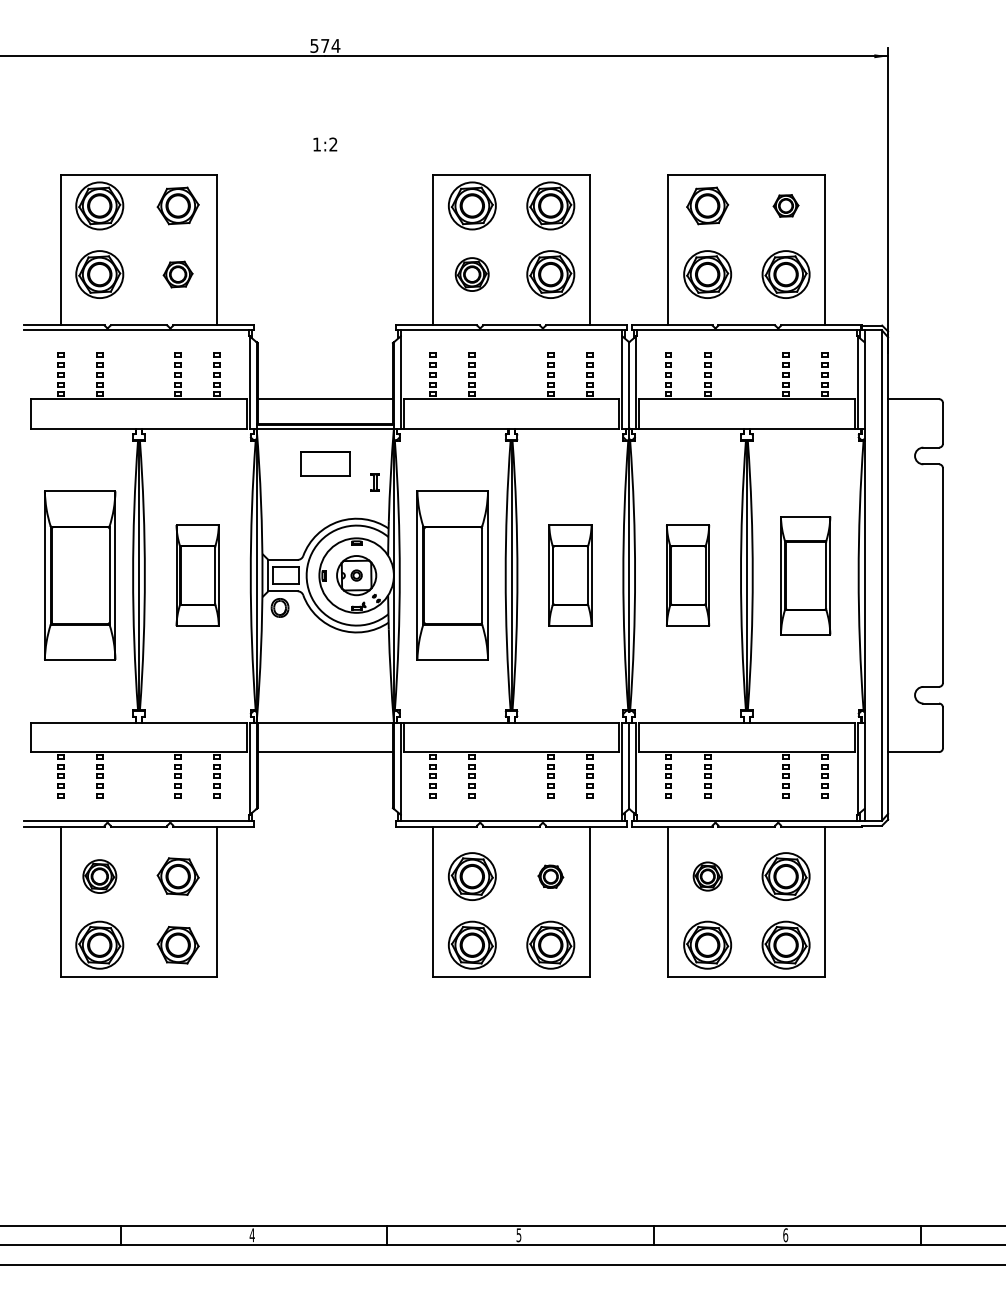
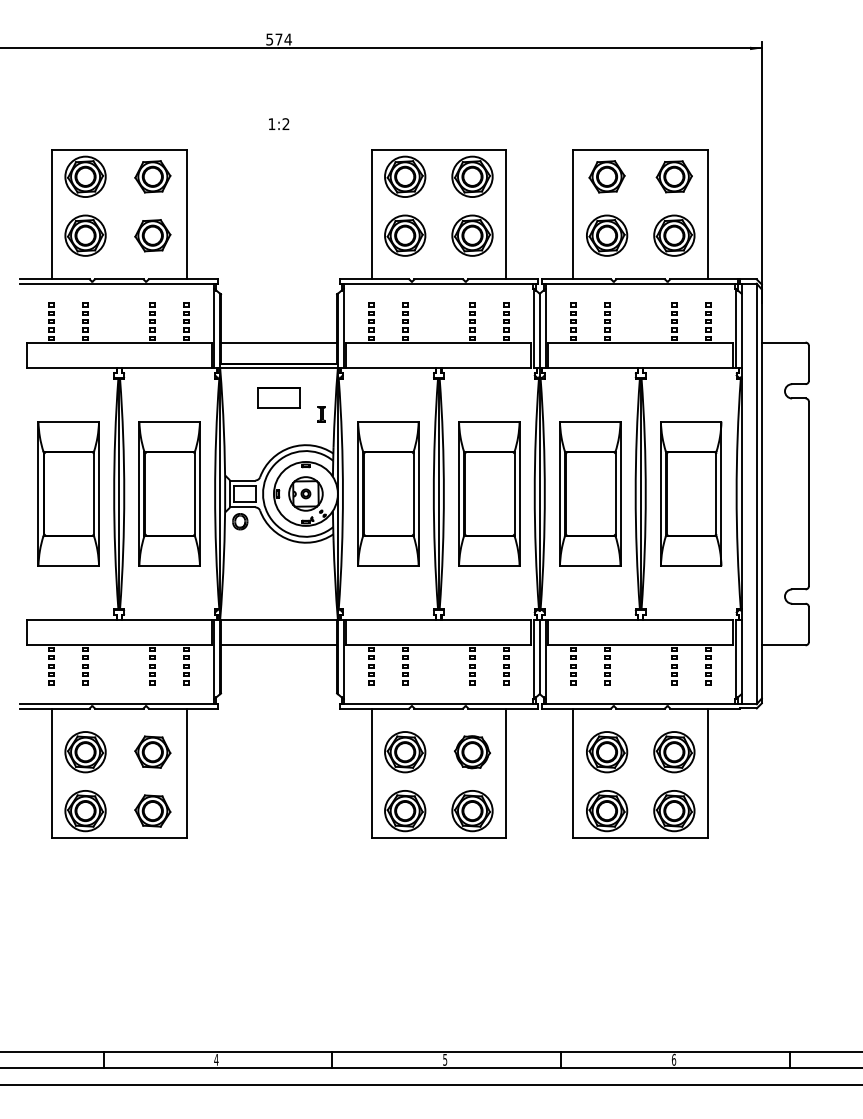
part: (785, 205) -> (673, 176), size x1.67
part: (177, 274) -> (152, 235), size x1.43
part: (471, 274) -> (404, 235), size x1.43
part: (197, 575) -> (169, 493), size x1.67
part: (570, 575) -> (489, 493), size x1.67
part: (687, 575) -> (589, 493), size x1.67
part: (805, 575) -> (691, 493), size x1.43
part: (99, 876) -> (85, 752), size x1.43
part: (550, 876) -> (472, 752), size x1.67
part: (707, 876) -> (606, 752), size x1.67

